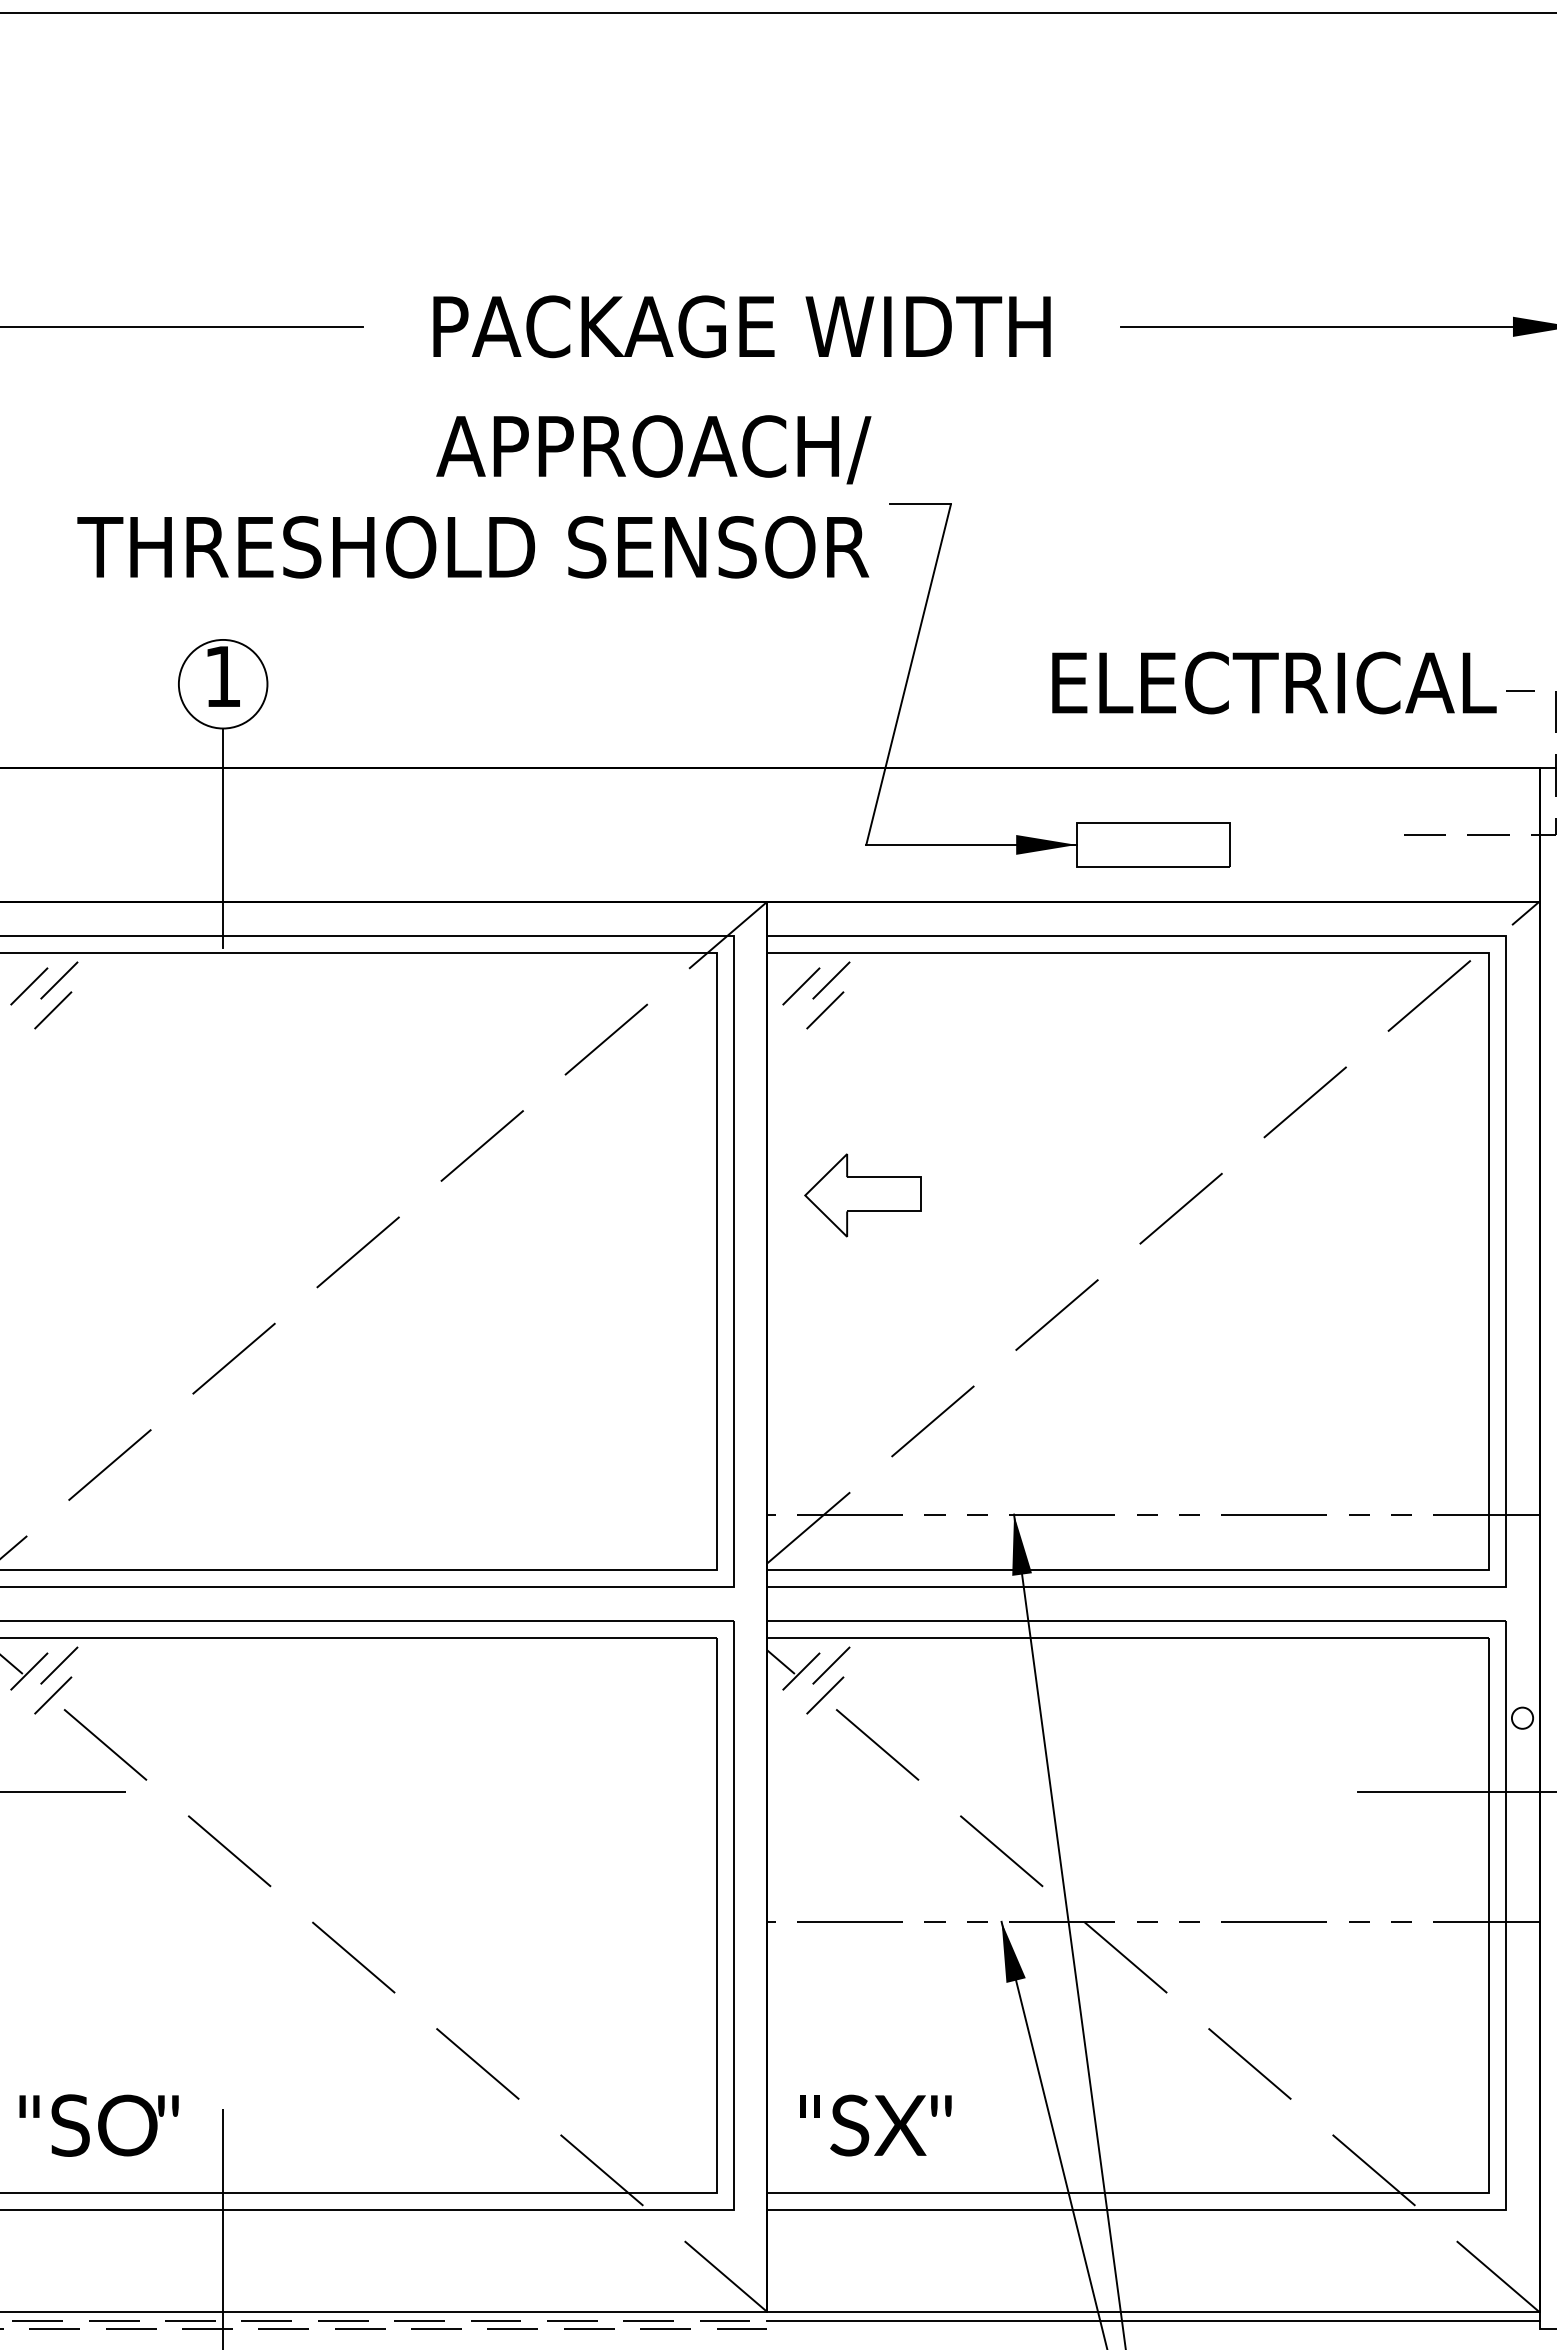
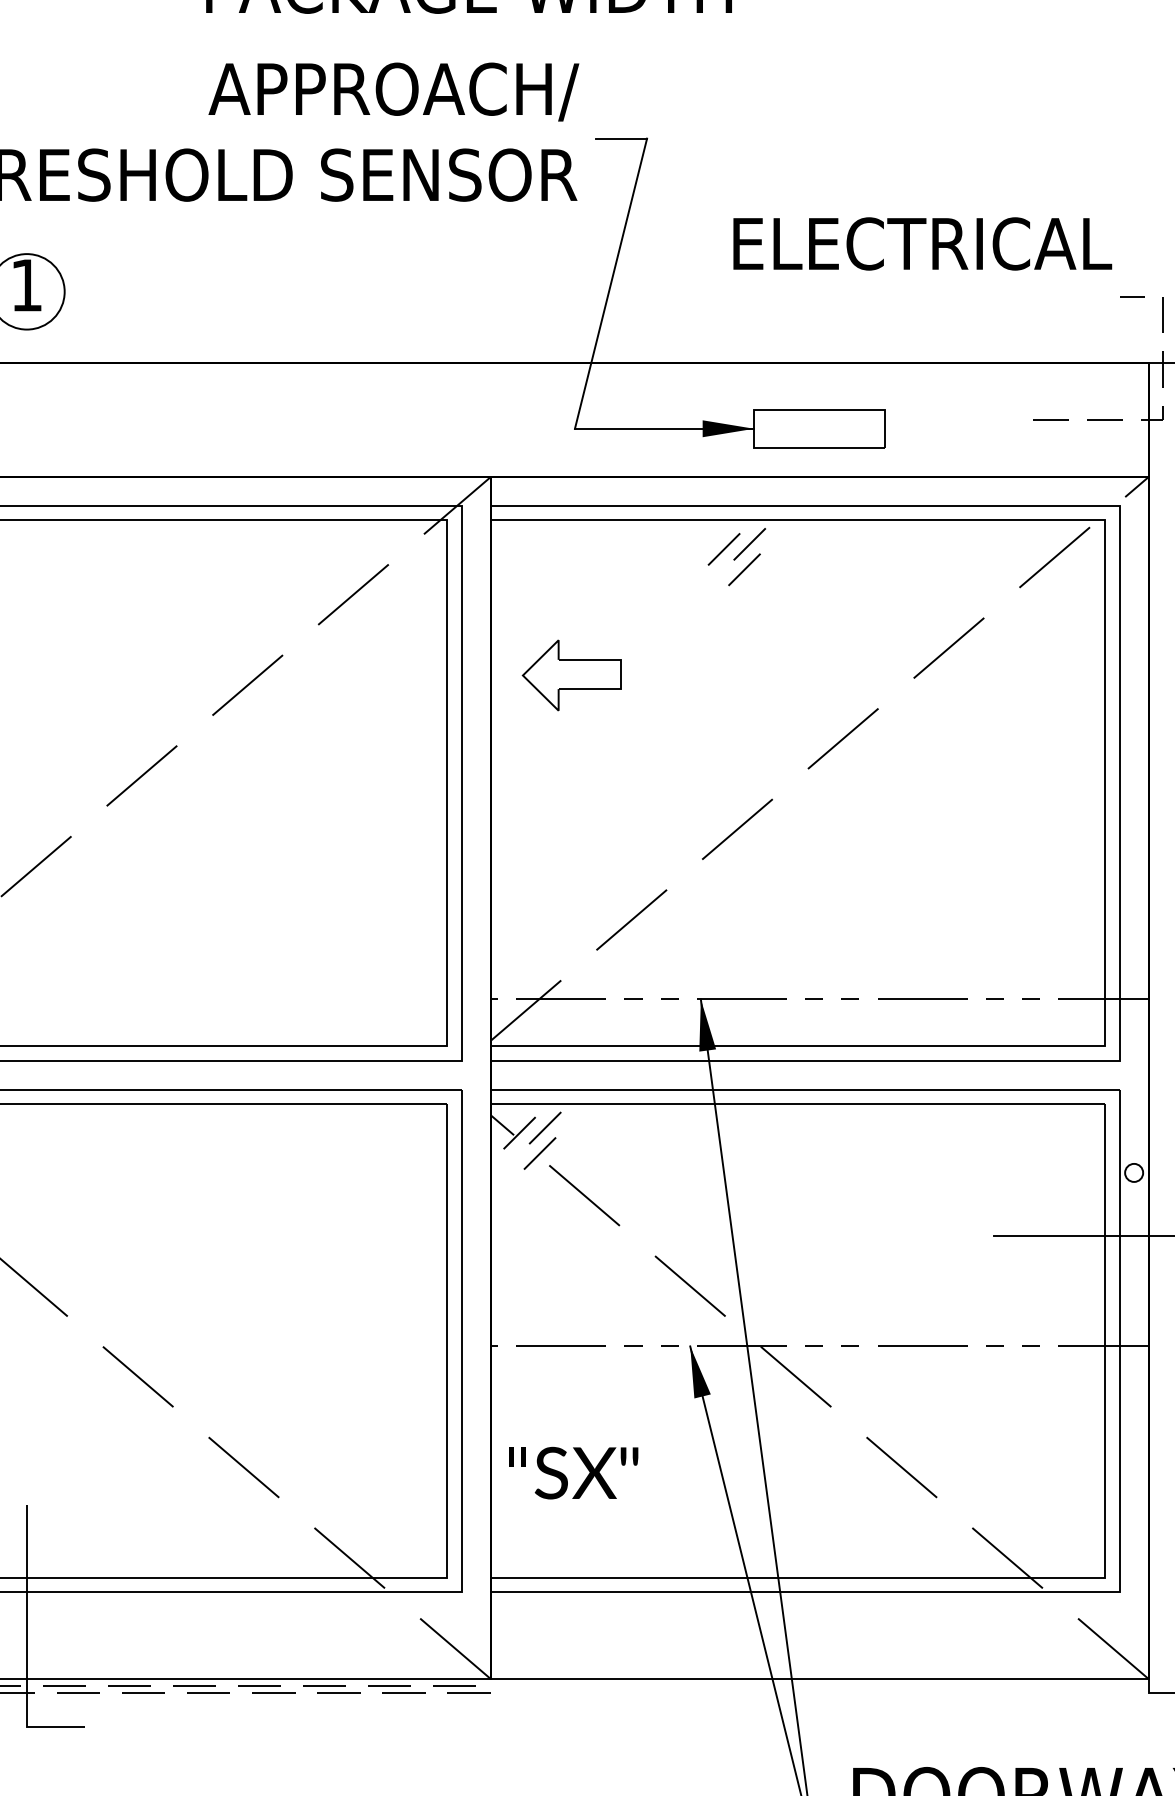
text: (1274, 682) -> (922, 243), moved
line: (223, 838) -> (27, 423), removed
part: (816, 995) -> (737, 557), moved
part: (862, 1195) -> (571, 675), moved
text: (875, 2125) -> (573, 1473), moved
line: (1153, 2320) -> (819, 1686), removed

